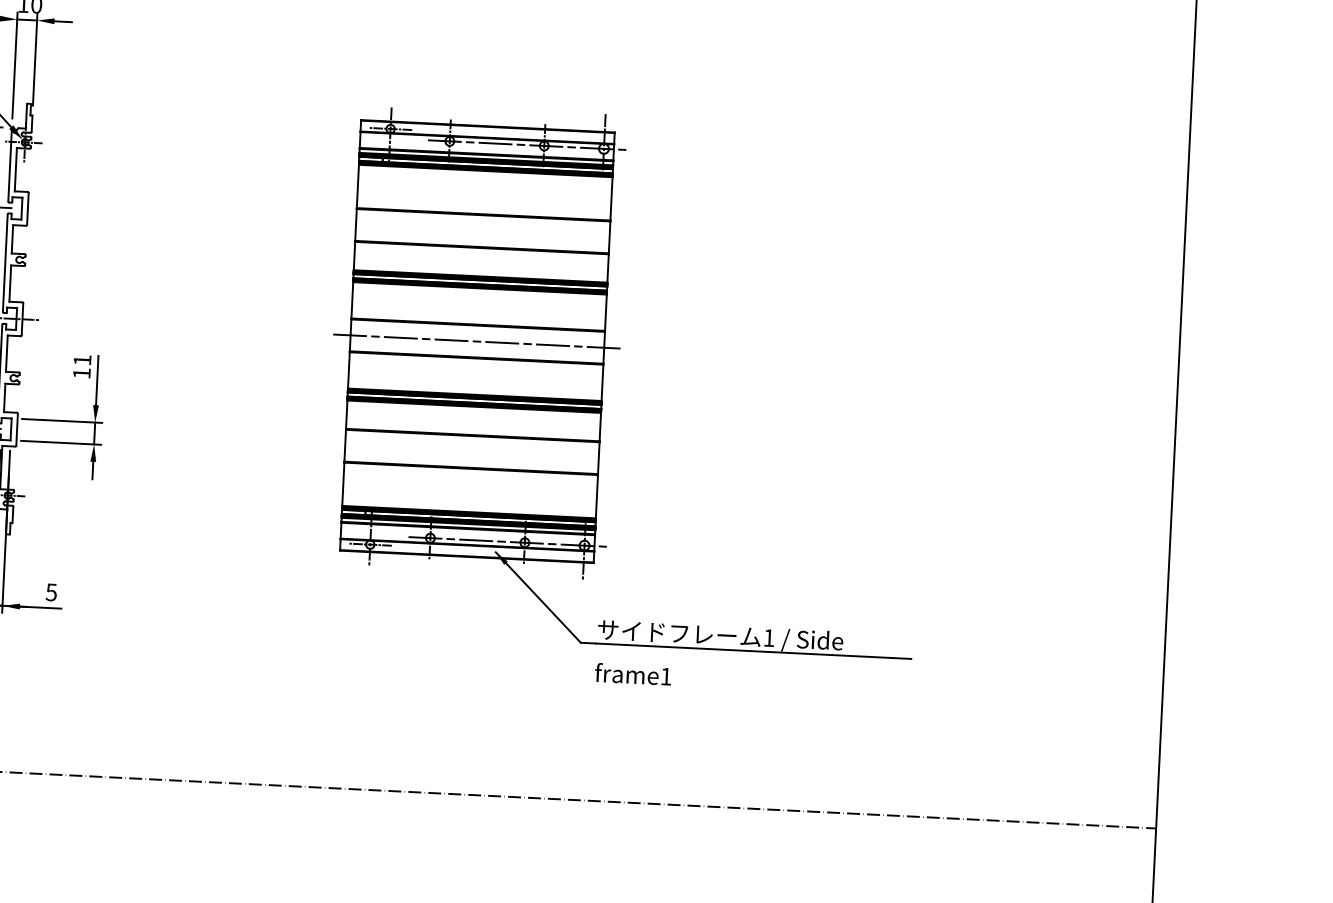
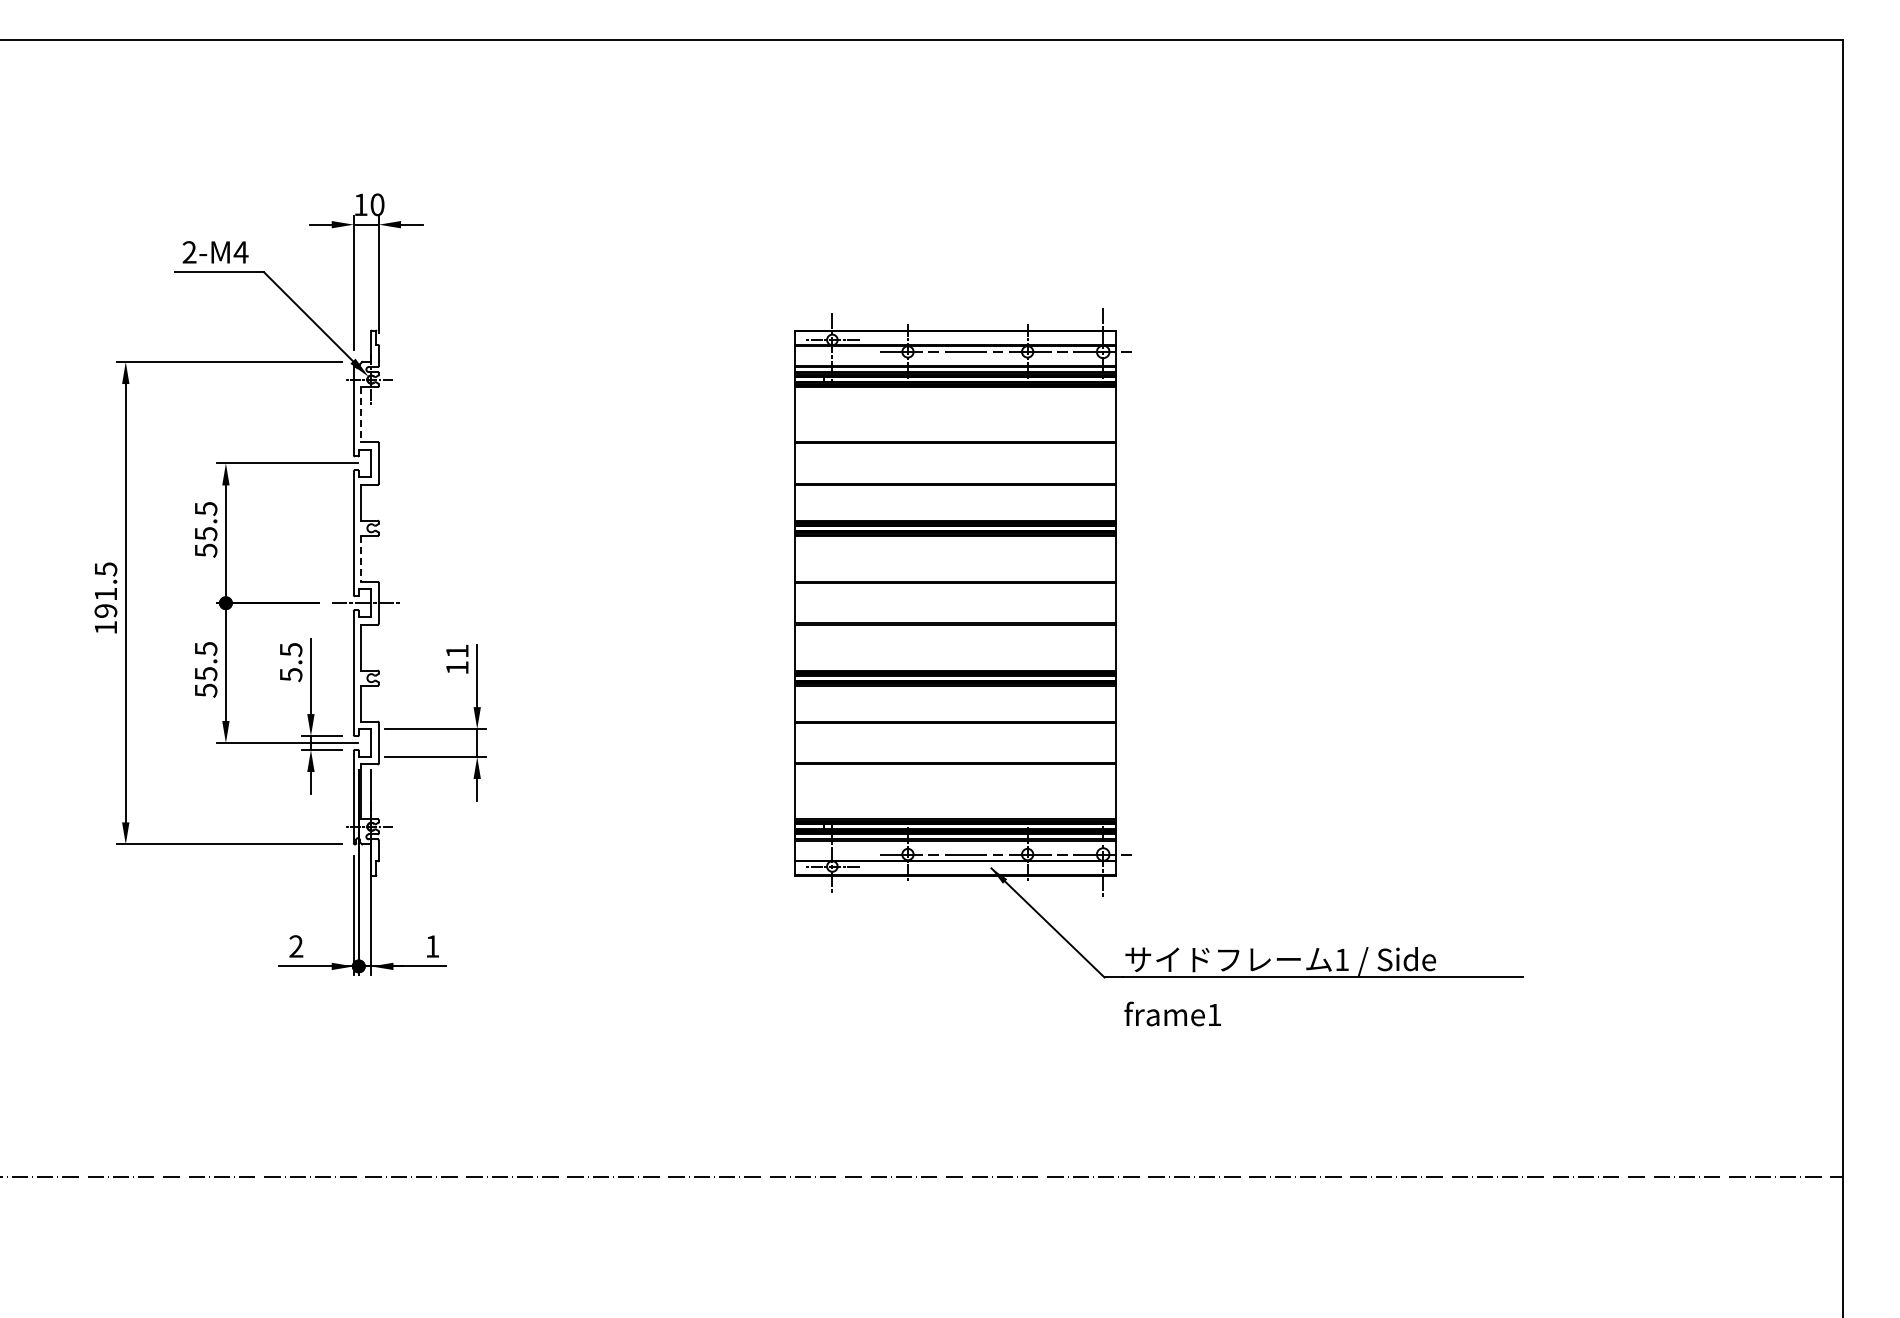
line: (15, 170) -> (361, 415), solid -> dashed
line: (10, 283) -> (361, 558), solid -> dashed
line: (476, 341) -> (954, 603), removed
text: (51, 592) -> (432, 946), 5 -> 1

